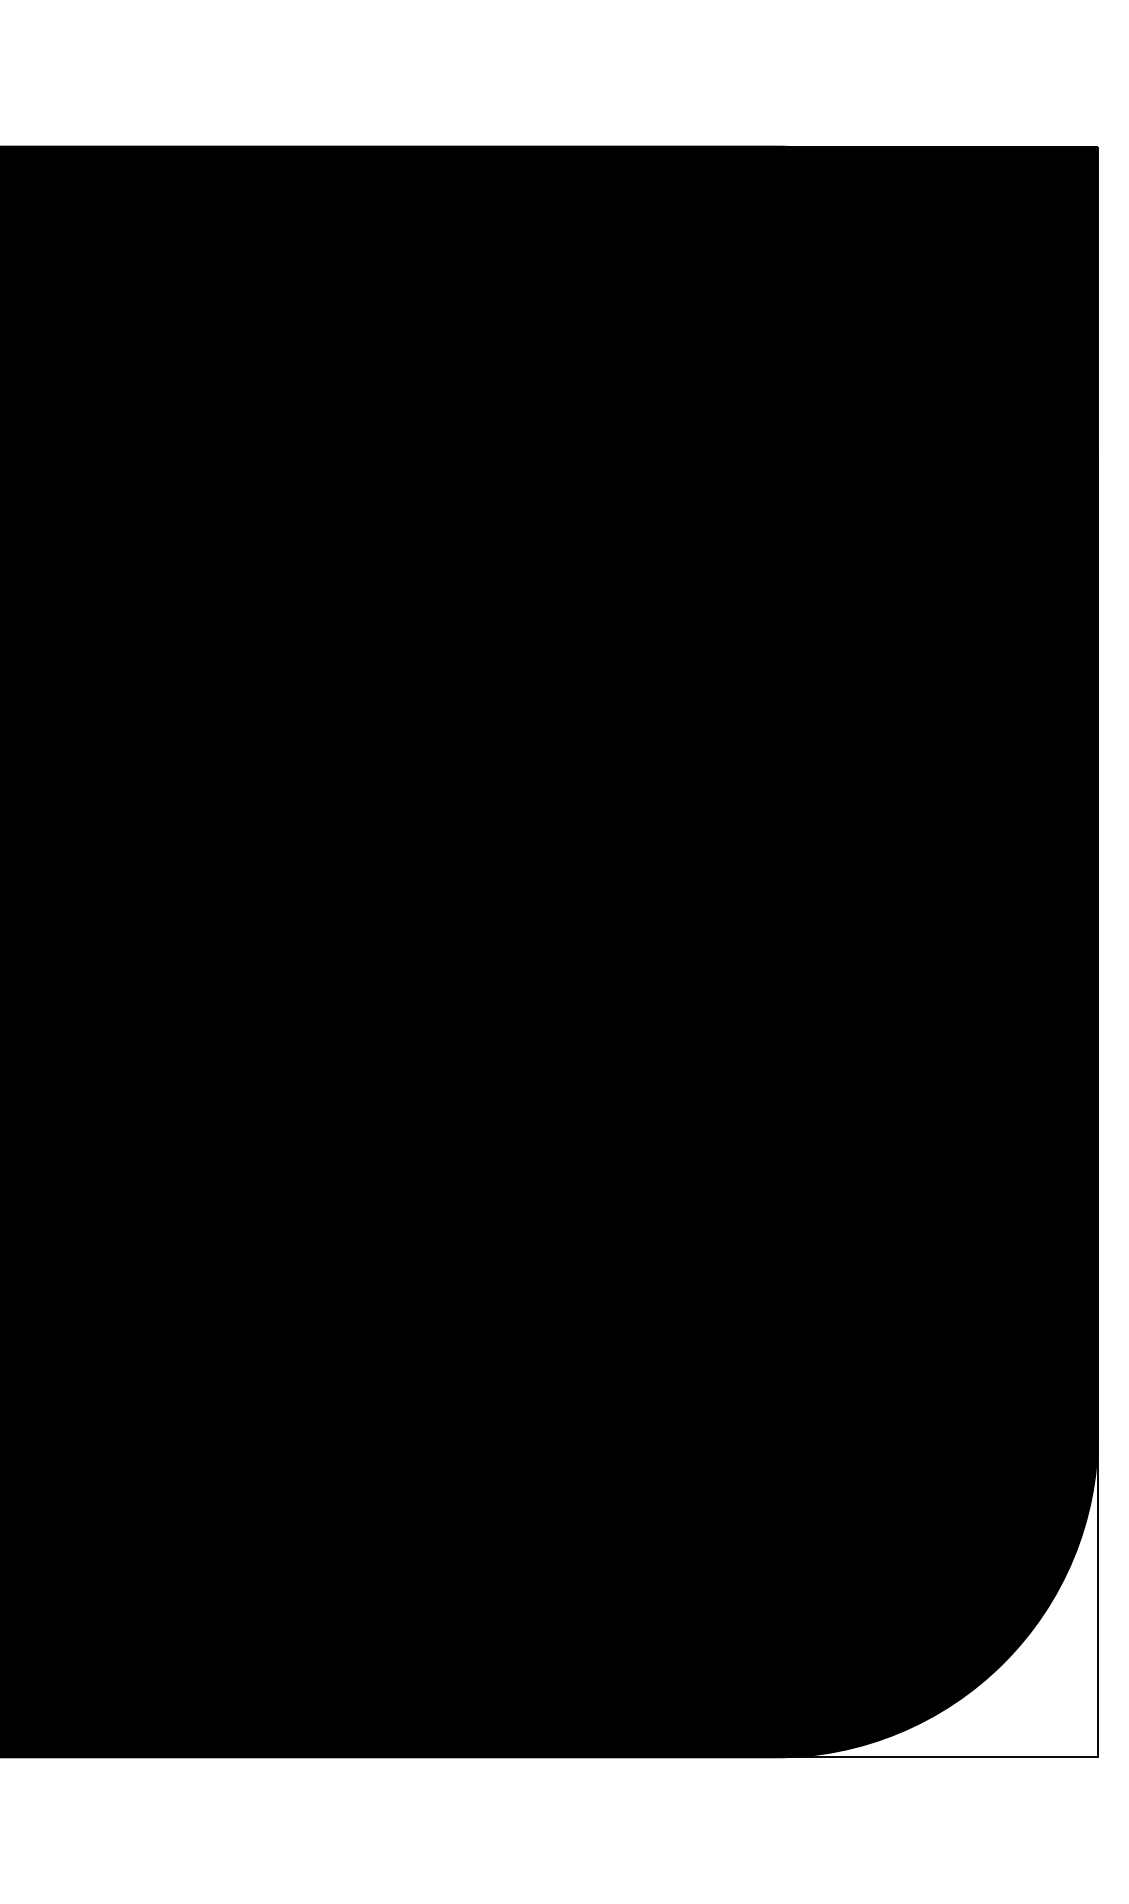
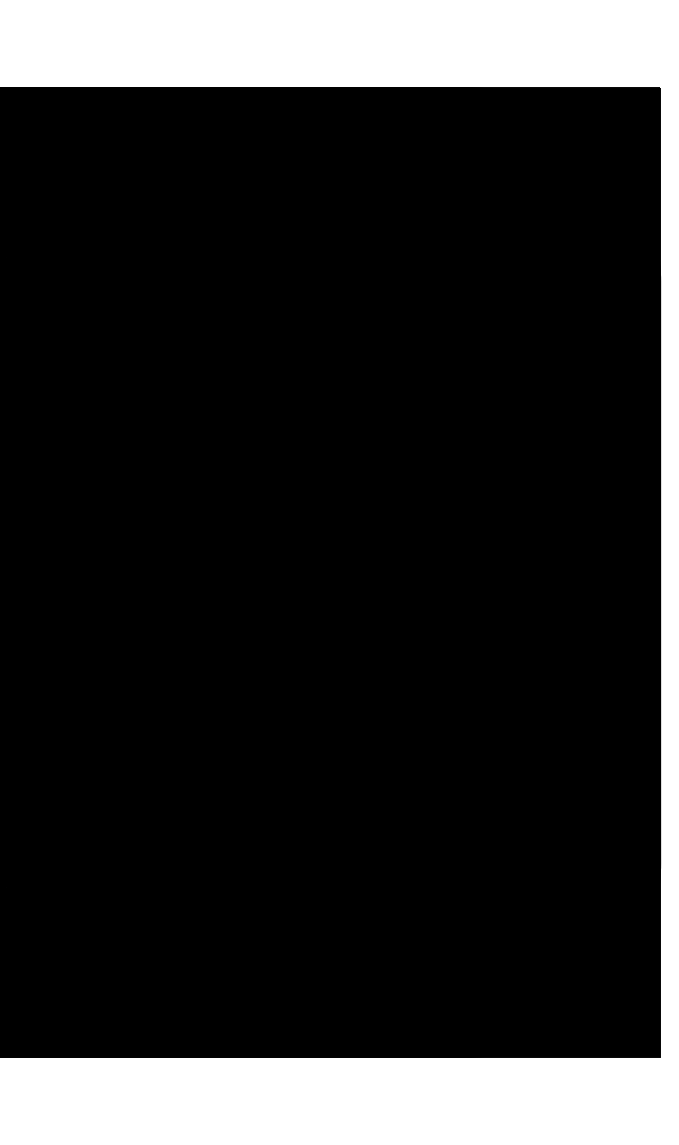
fill: (936, 1595) -> (563, 959), added

